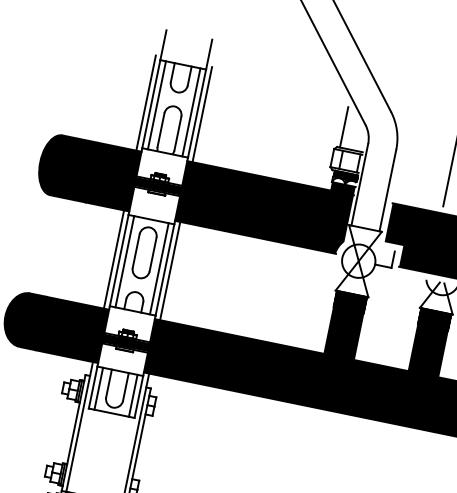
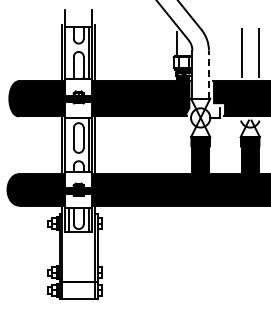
line: (156, 105) -> (68, 53), removed
line: (387, 190) -> (208, 74), solid -> dashed
line: (124, 261) -> (68, 145), removed

